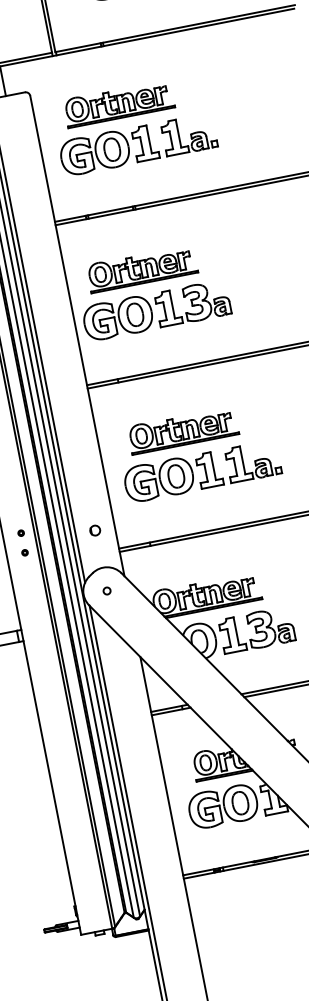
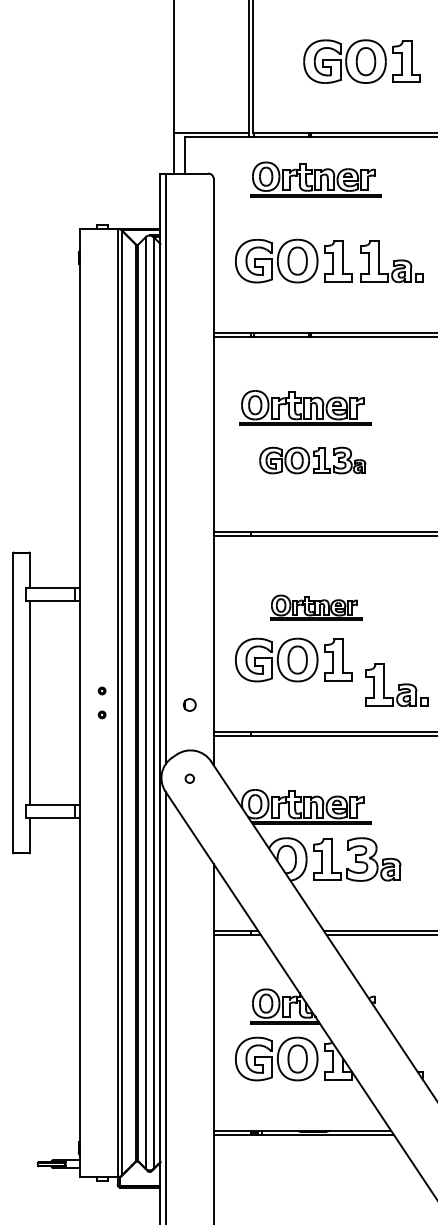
part: (118, 103) -> (315, 179), moved
part: (156, 310) -> (312, 460), size x0.6
part: (182, 430) -> (315, 607), size x0.7
part: (253, 460) -> (396, 684), moved

